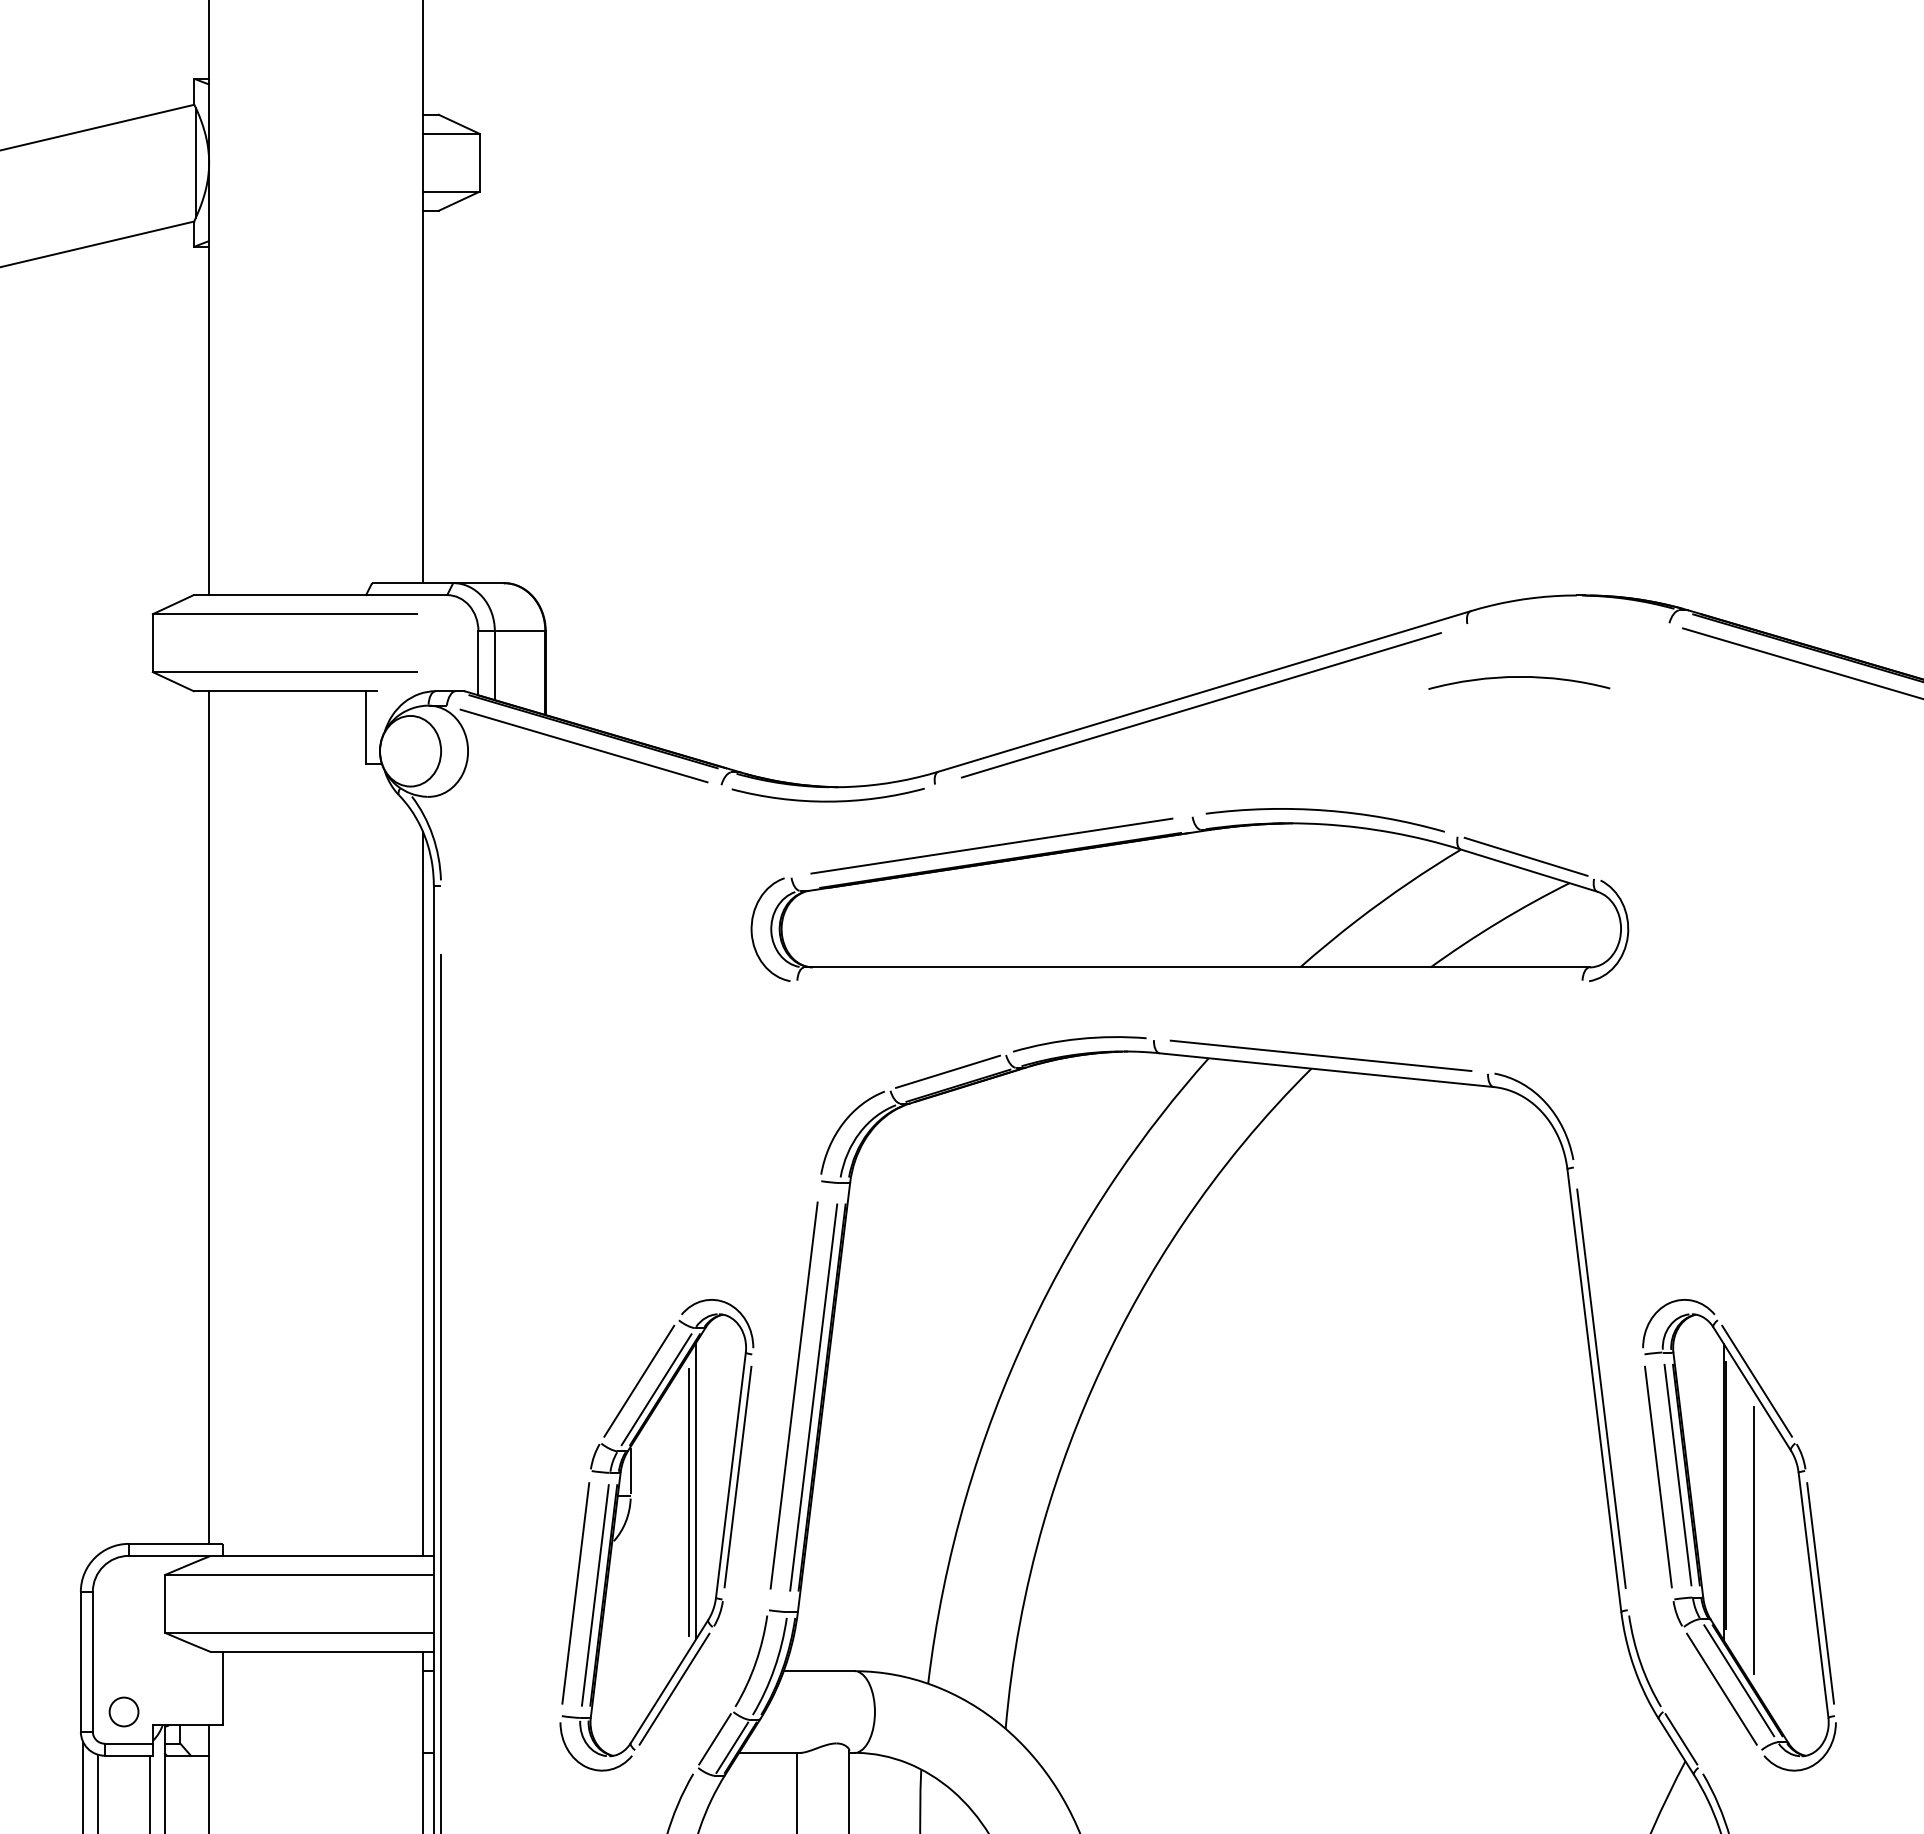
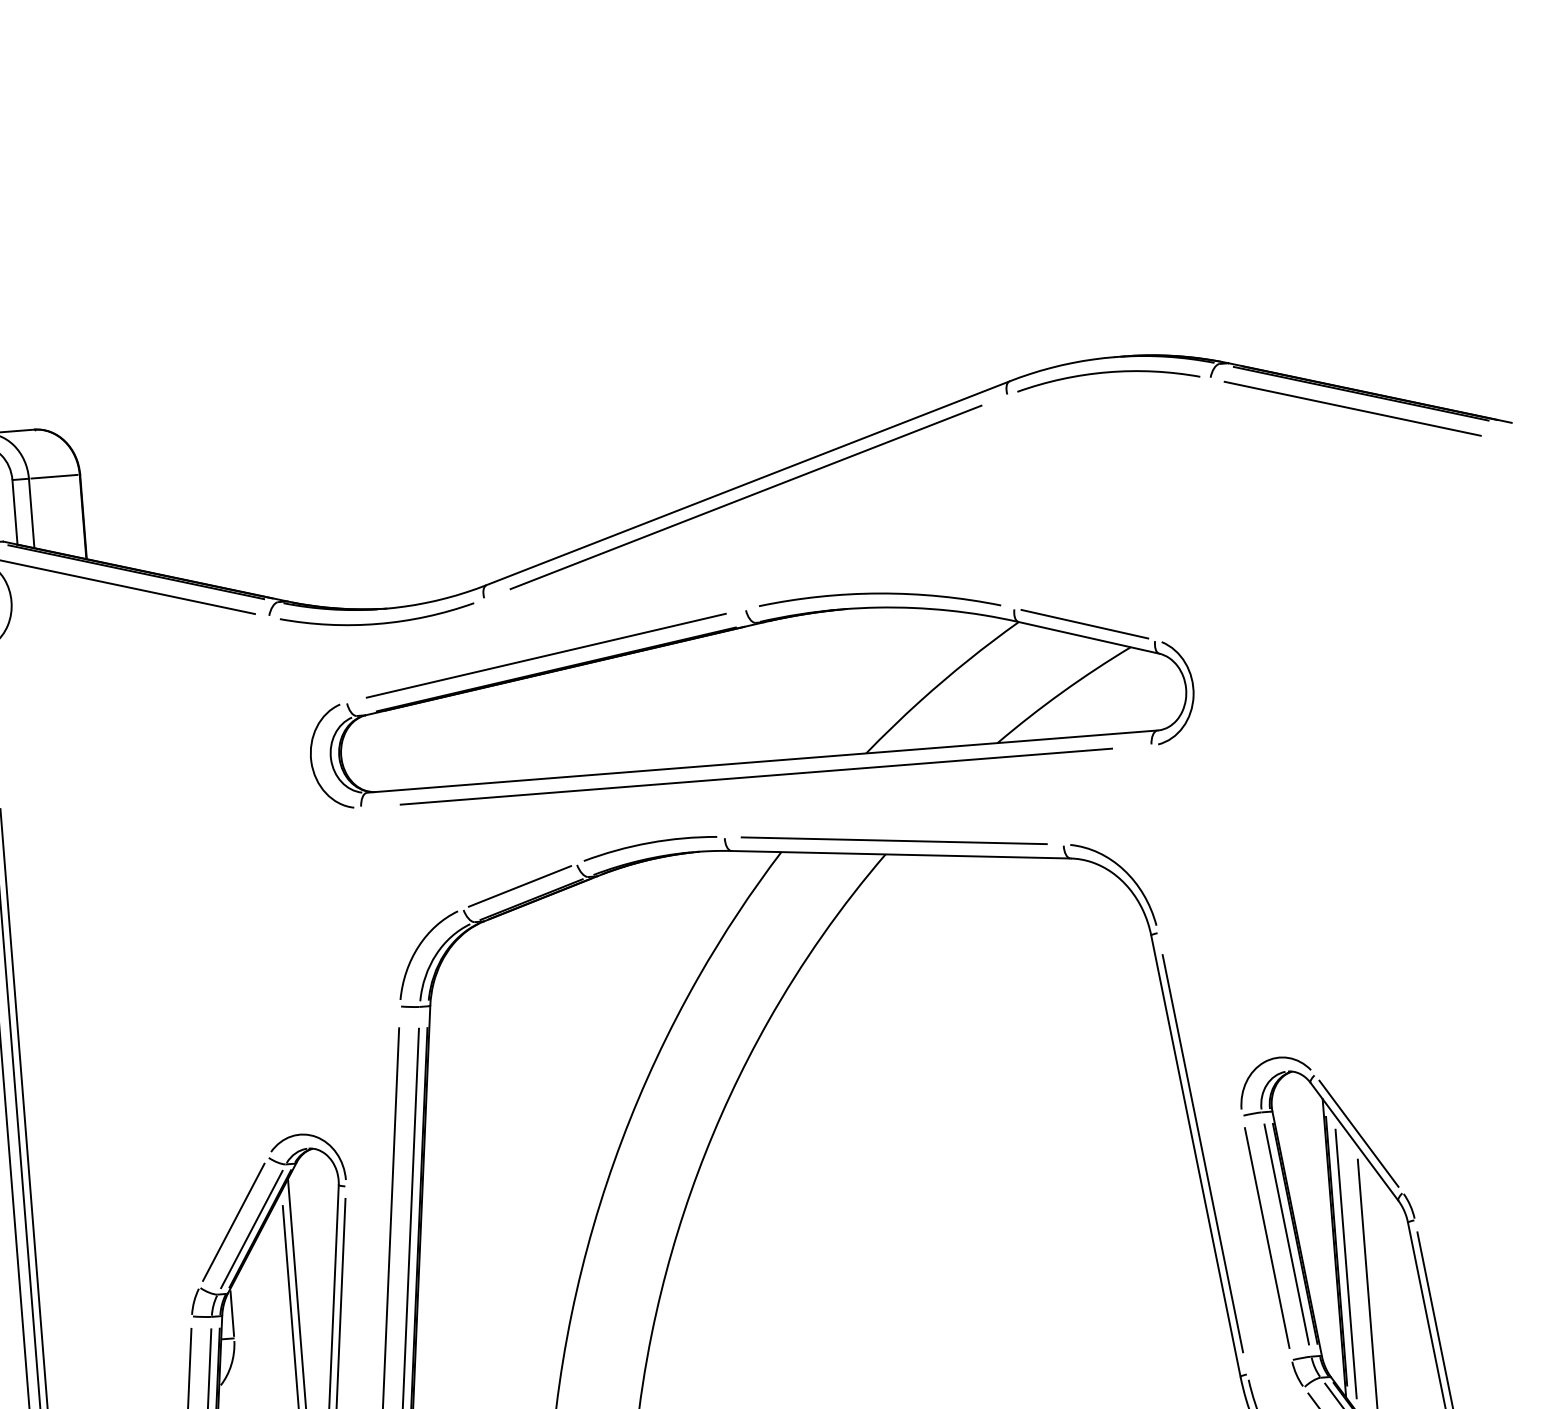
curve: (1519, 677) -> (1108, 372), moved
line: (1189, 981) -> (755, 776), added
line: (1734, 1508) -> (1346, 1263), added

